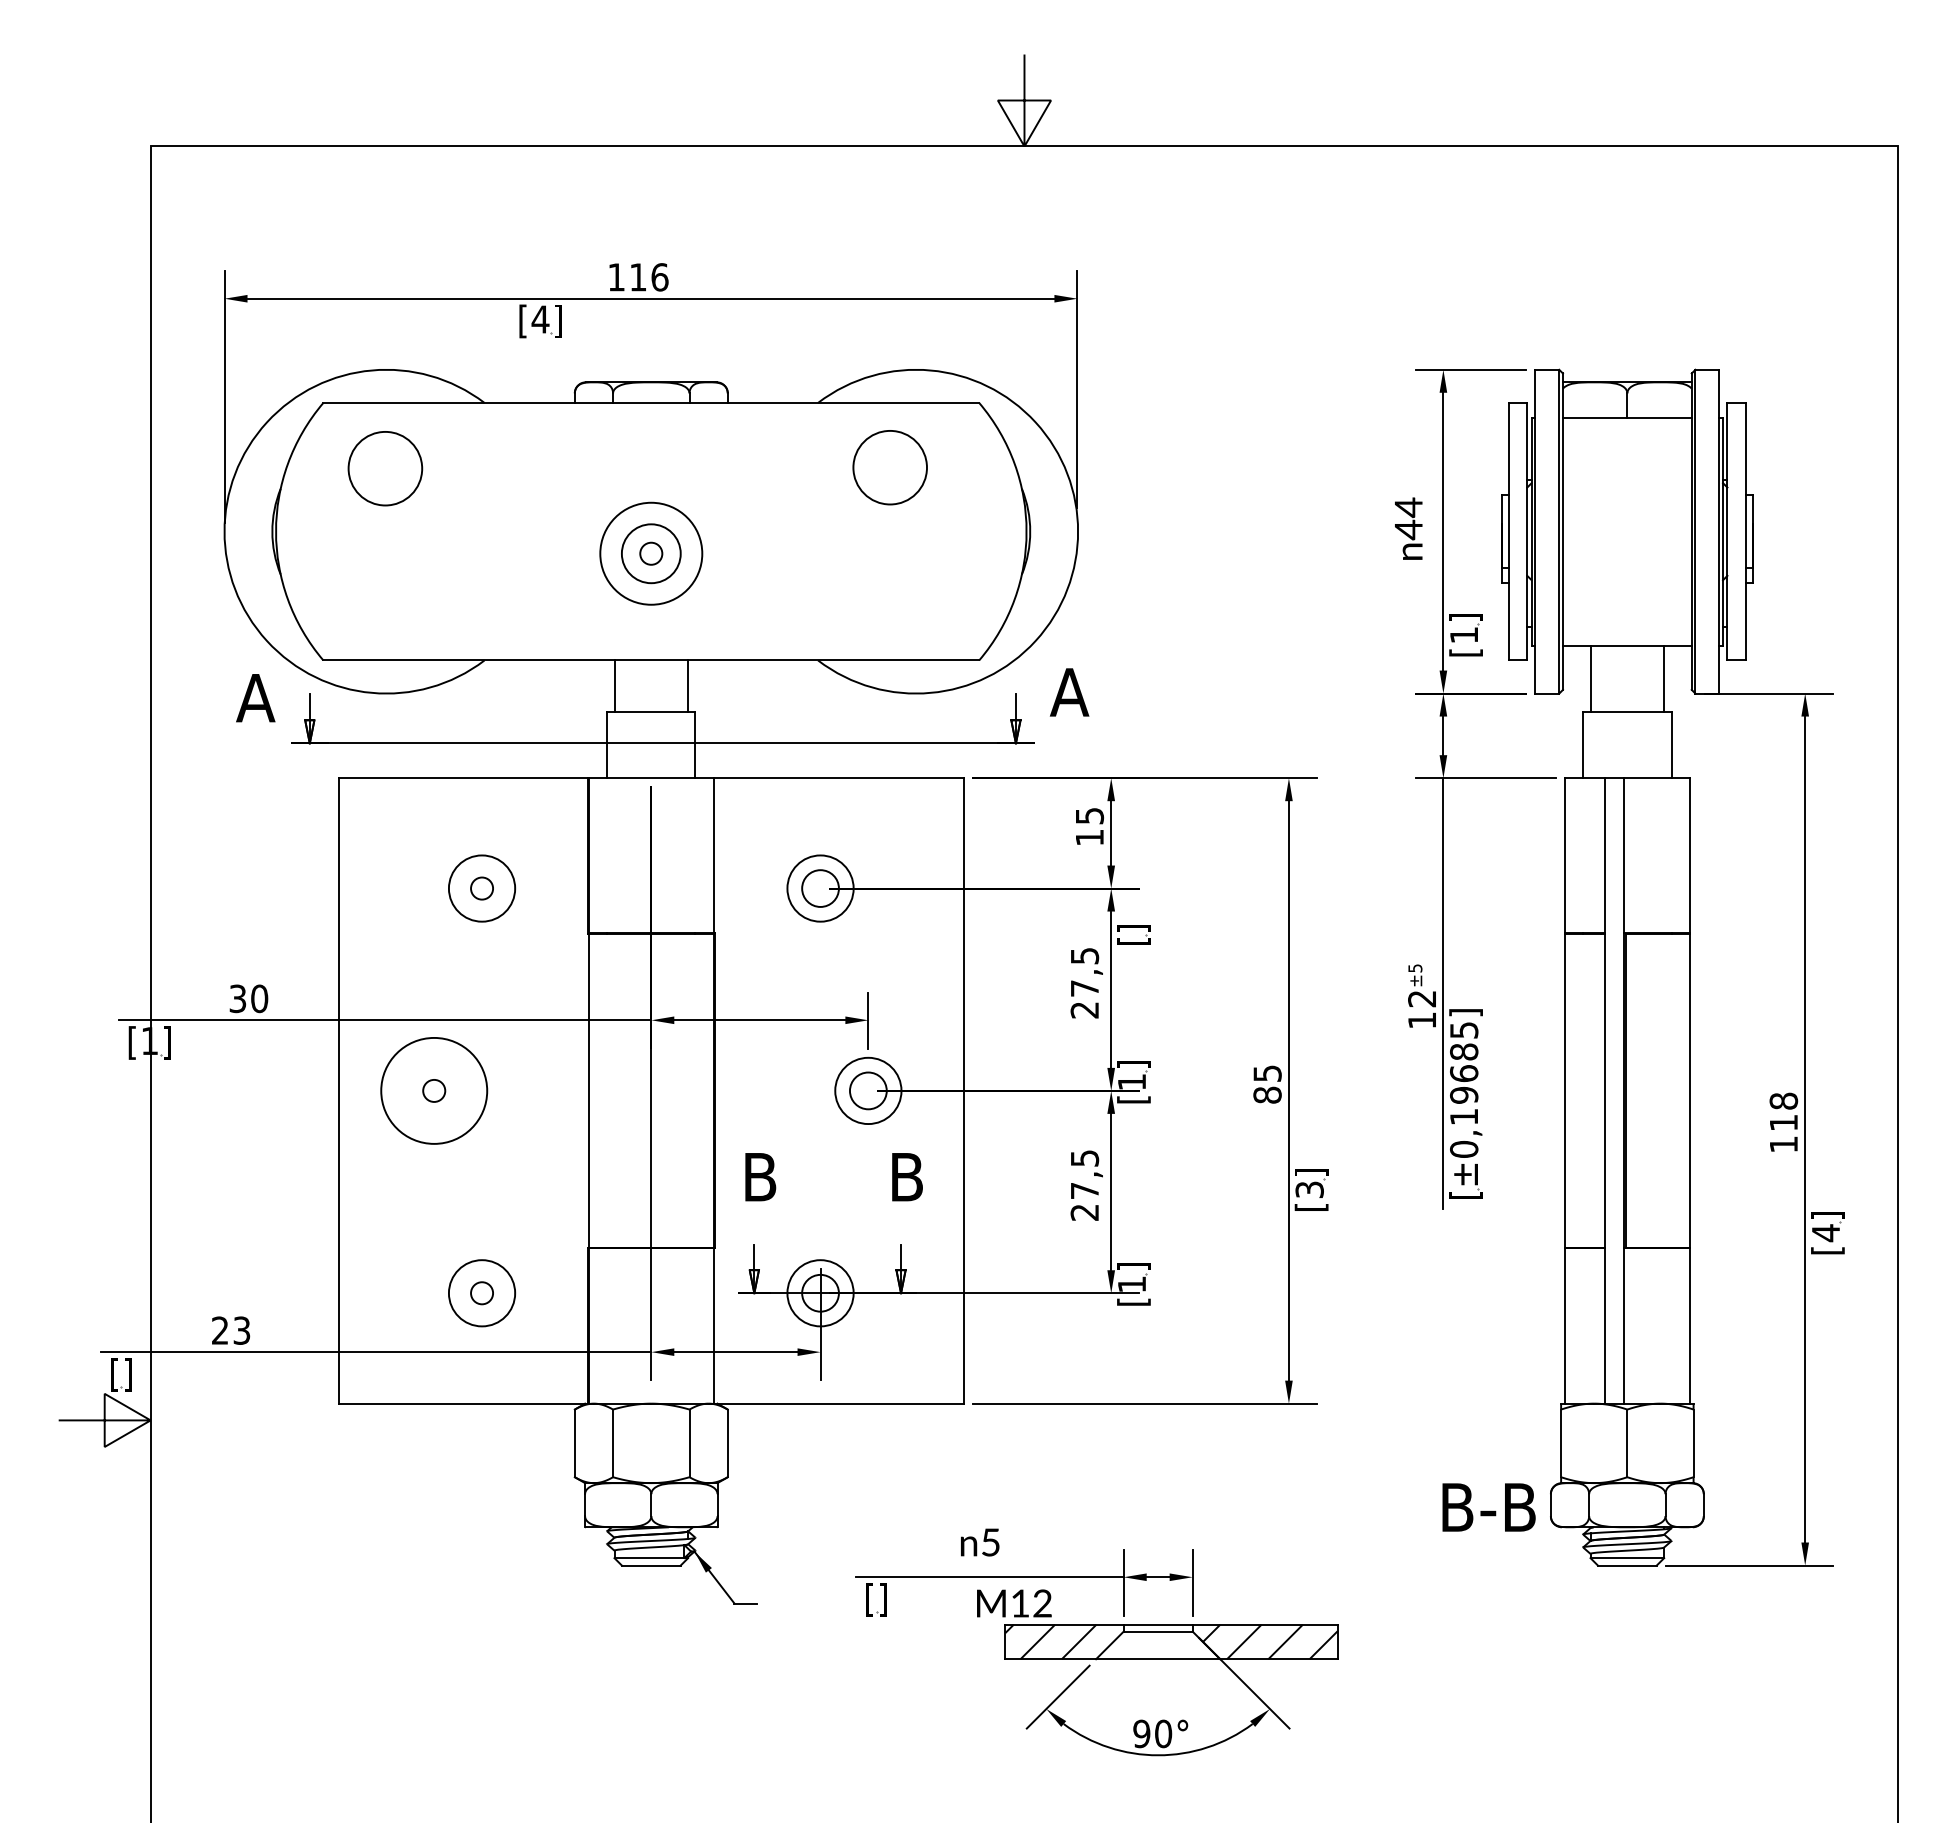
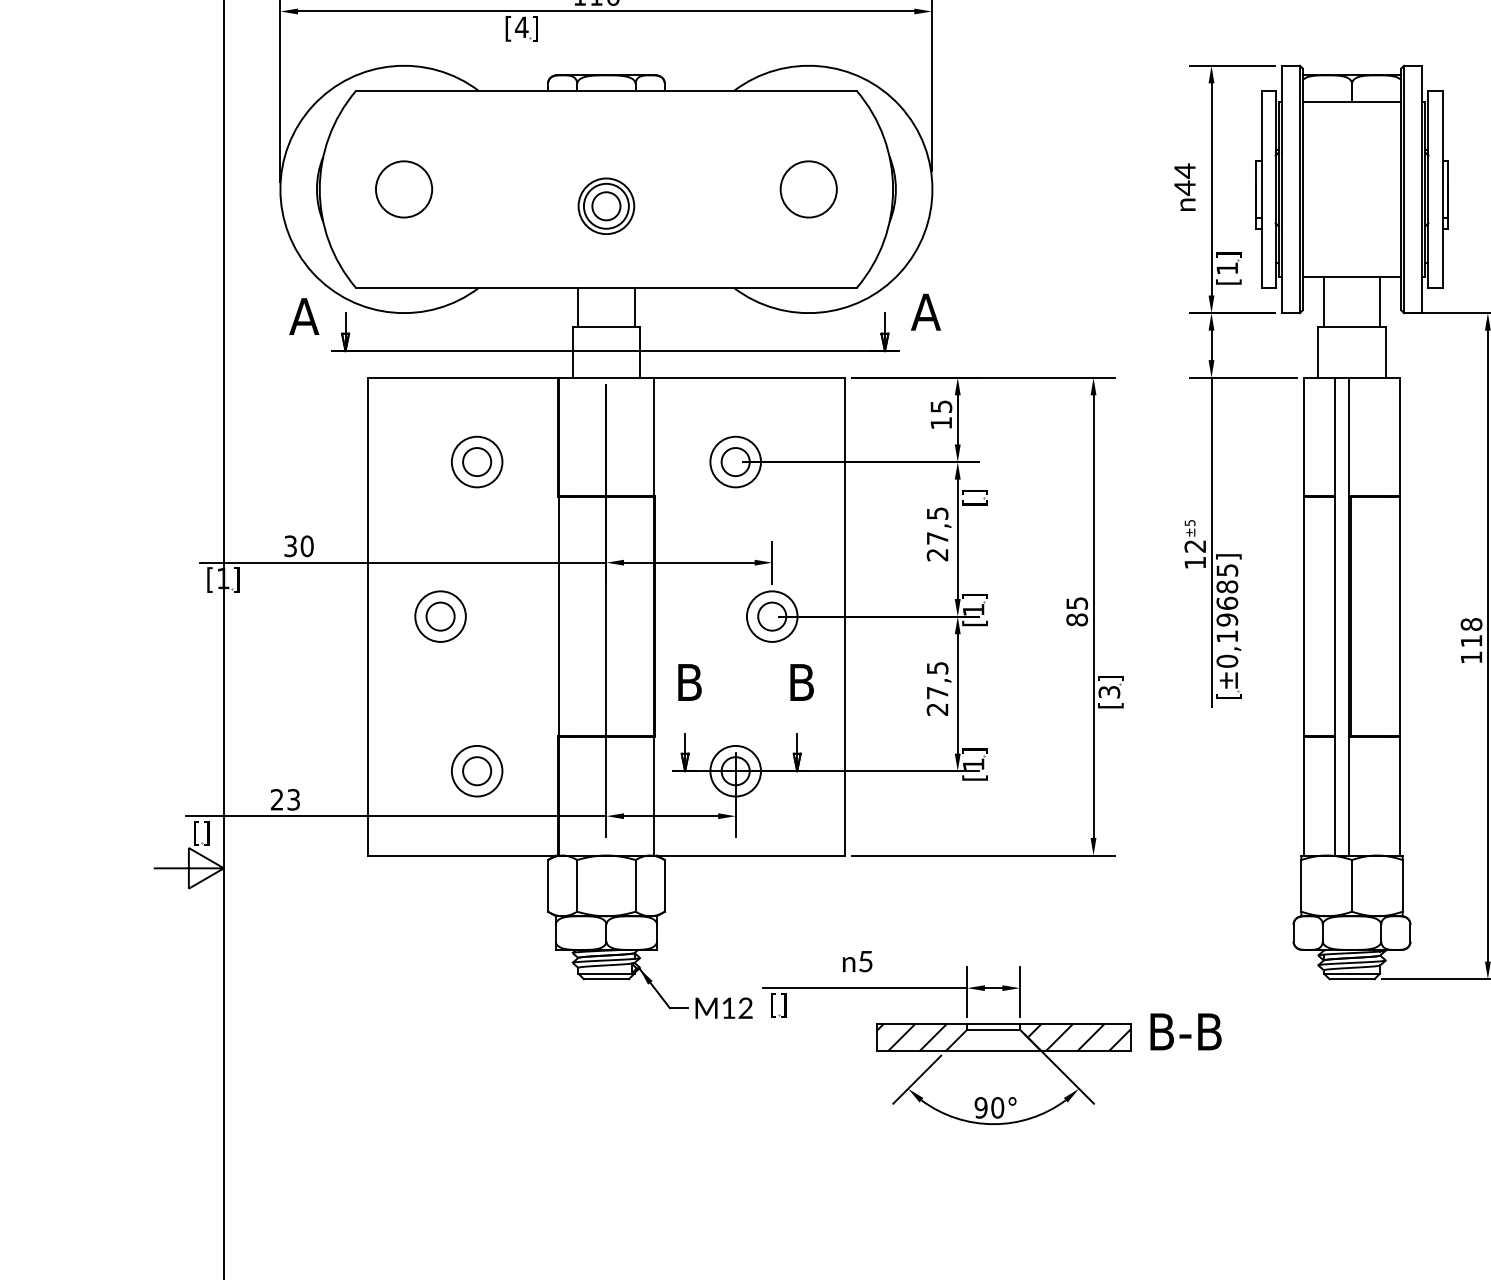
circle: (889, 467) -> (808, 189), moved
circle: (385, 468) -> (404, 189), moved
circle: (650, 553) -> (605, 206), size x0.71
circle: (650, 553) -> (605, 206), size x1.67
circle: (481, 888) -> (476, 462), size x1.67
circle: (433, 1090) -> (440, 616), size x1.67
circle: (434, 1090) -> (440, 616), size x0.62
circle: (481, 1292) -> (476, 770), size x1.67
text: (1488, 1507) -> (1185, 1031), moved
text: (1014, 1603) -> (724, 1008), moved

